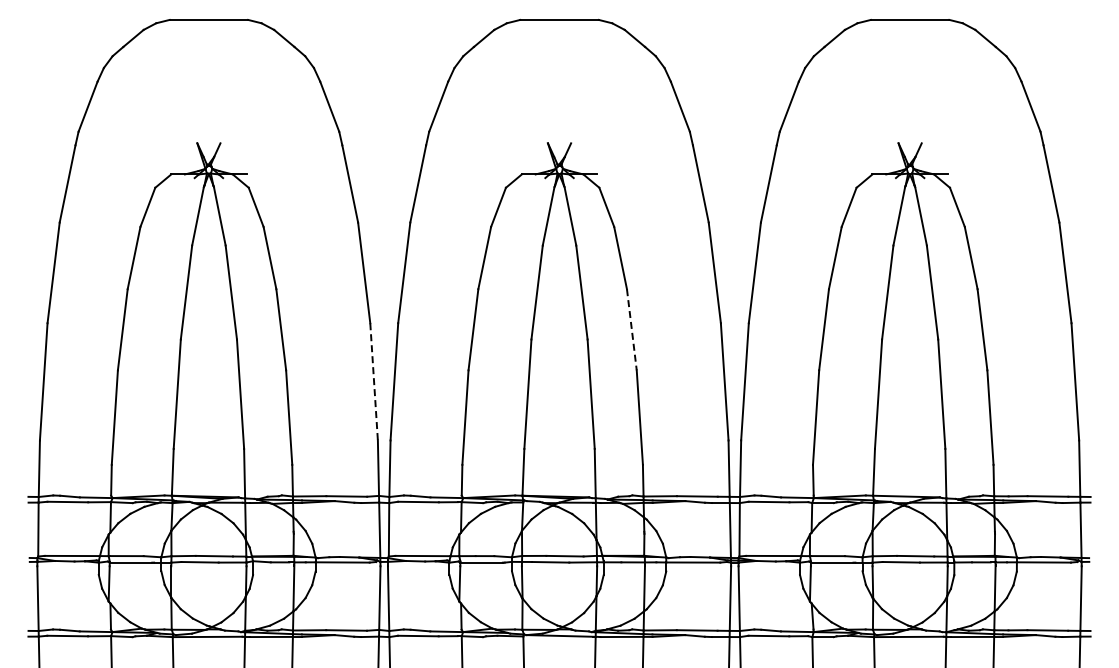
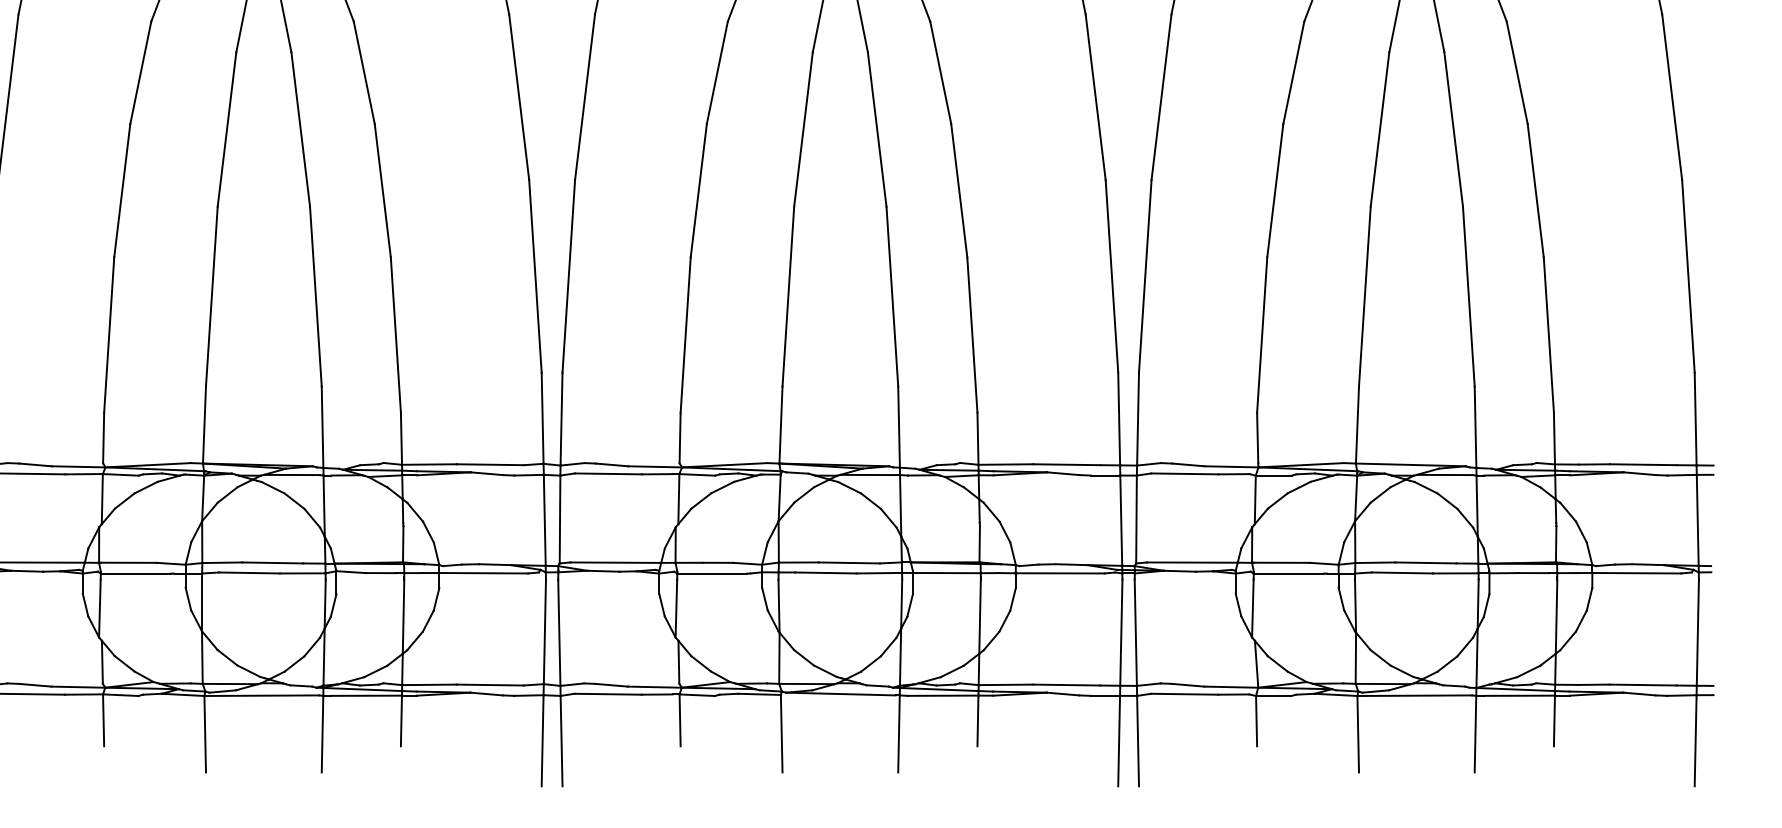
line: (631, 329) -> (958, 190), dashed -> solid
line: (374, 381) -> (536, 275), dashed -> solid

